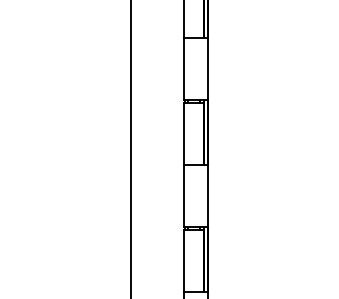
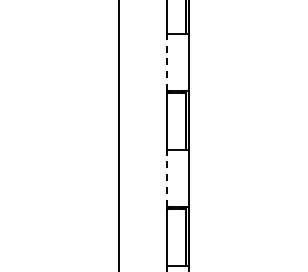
line: (183, 68) -> (166, 62), solid -> dashed
line: (183, 195) -> (166, 177), solid -> dashed

